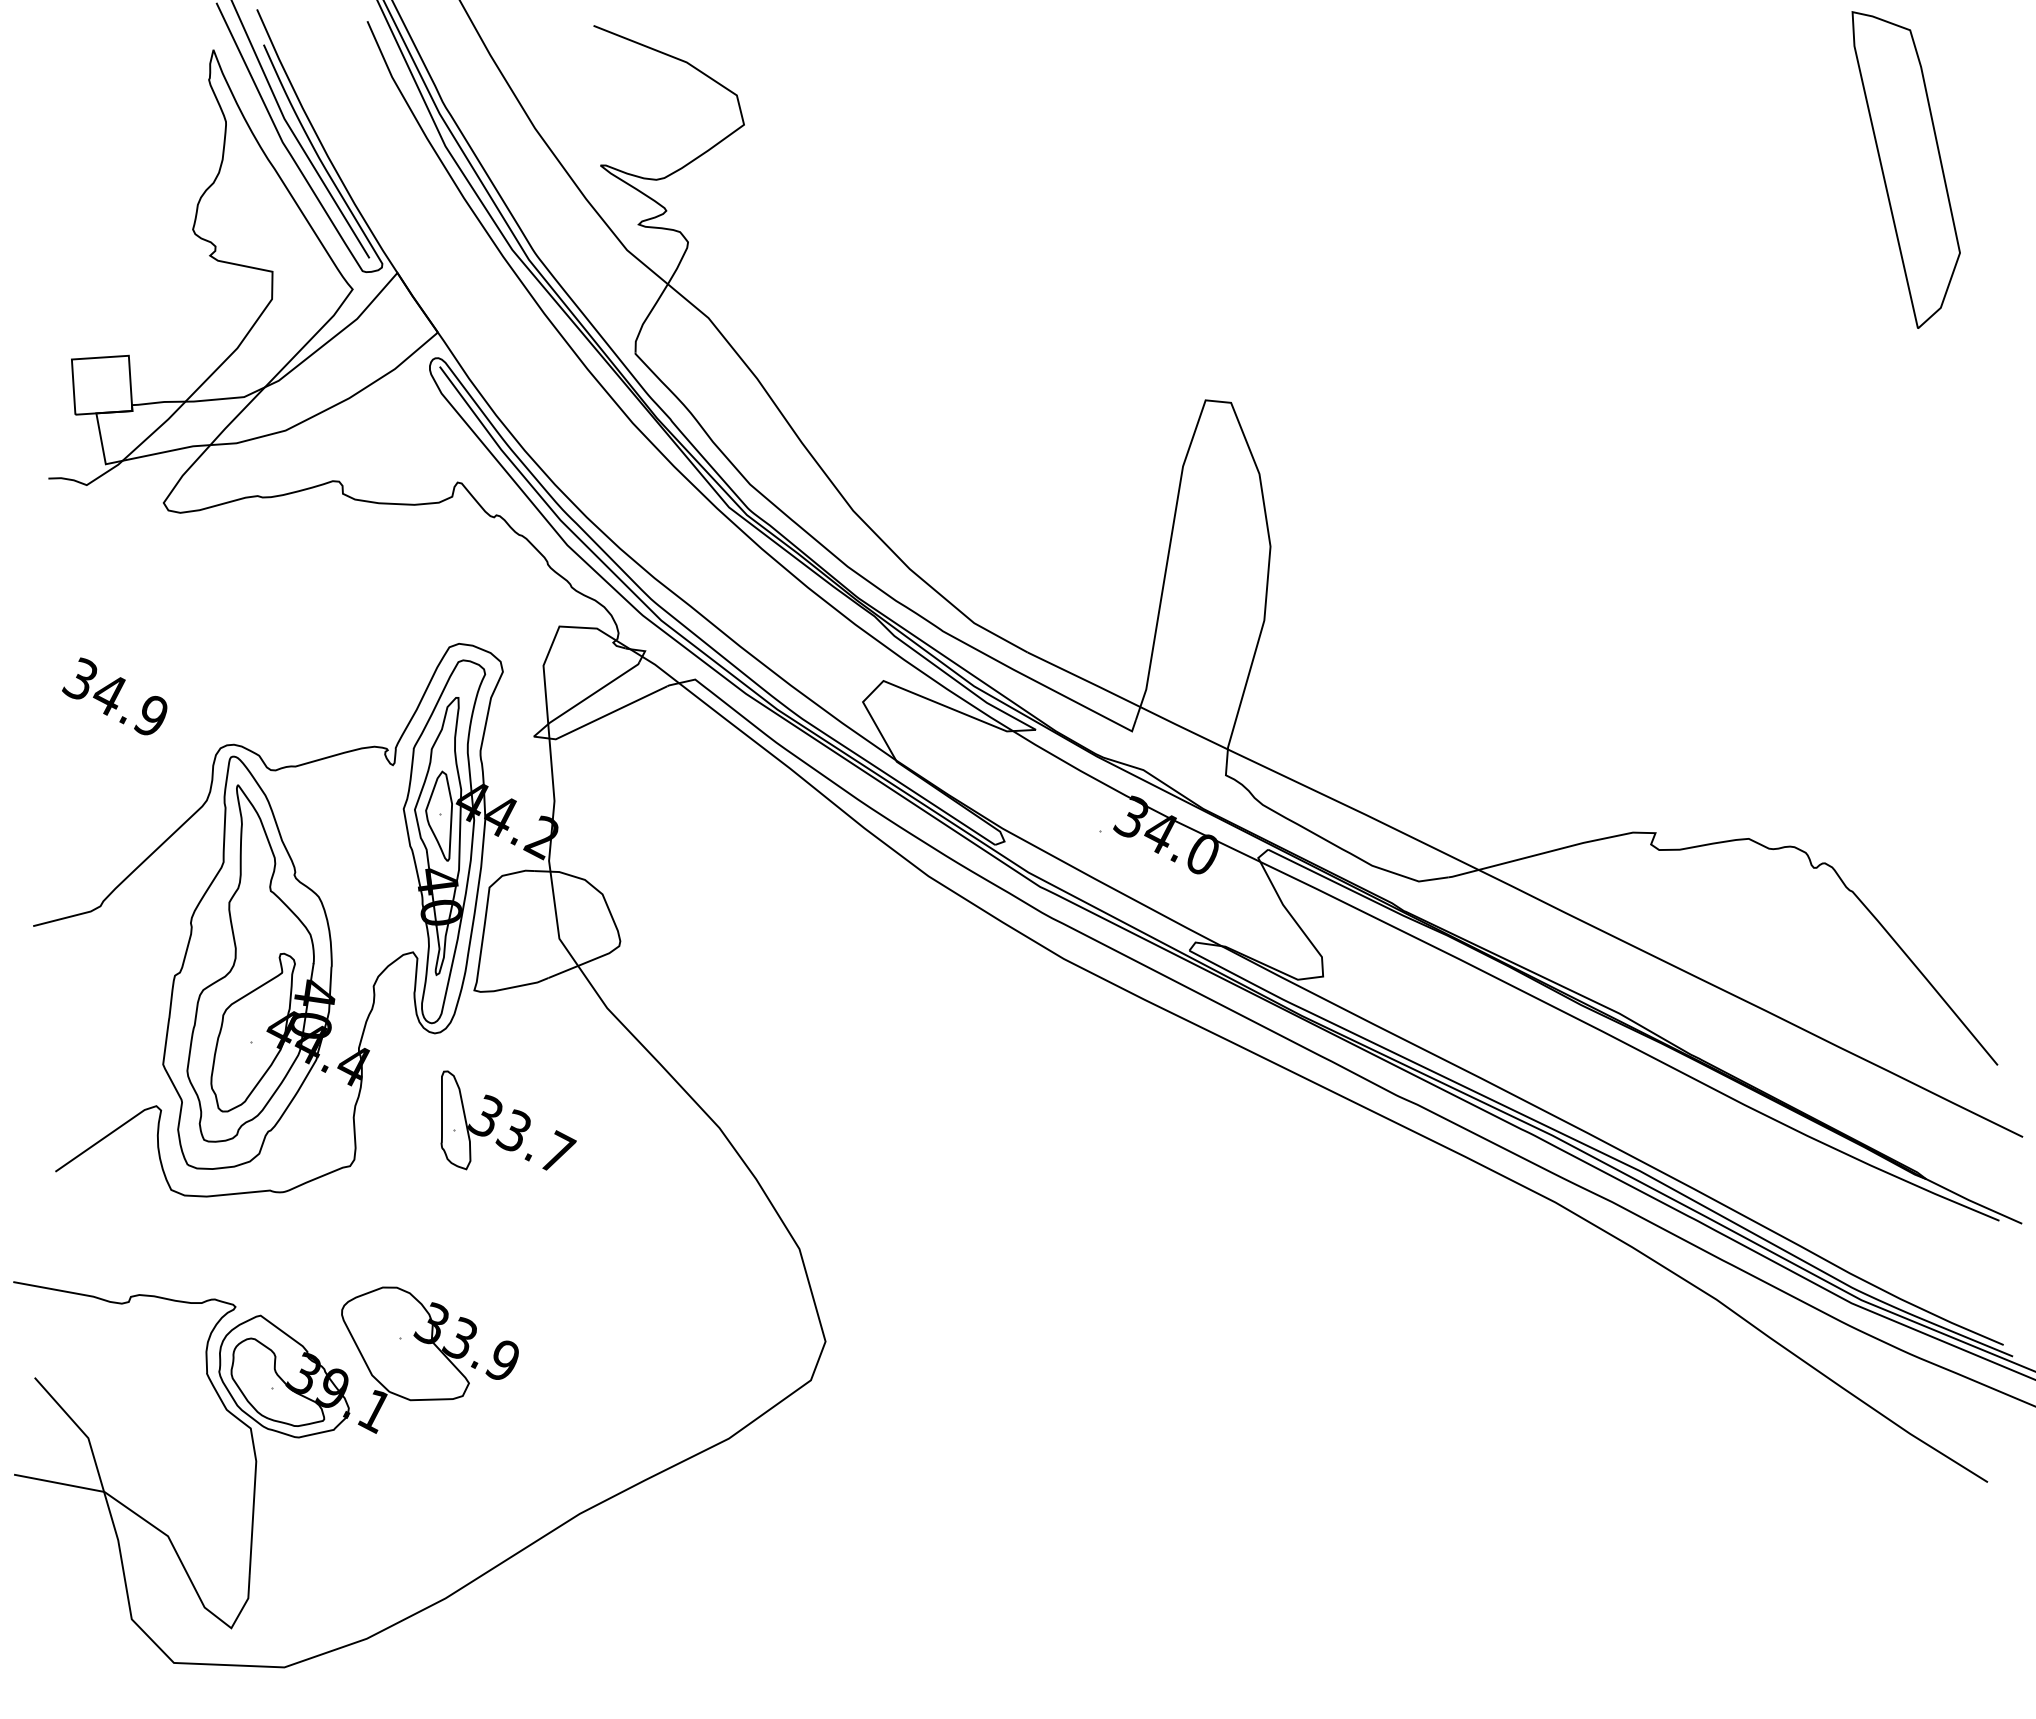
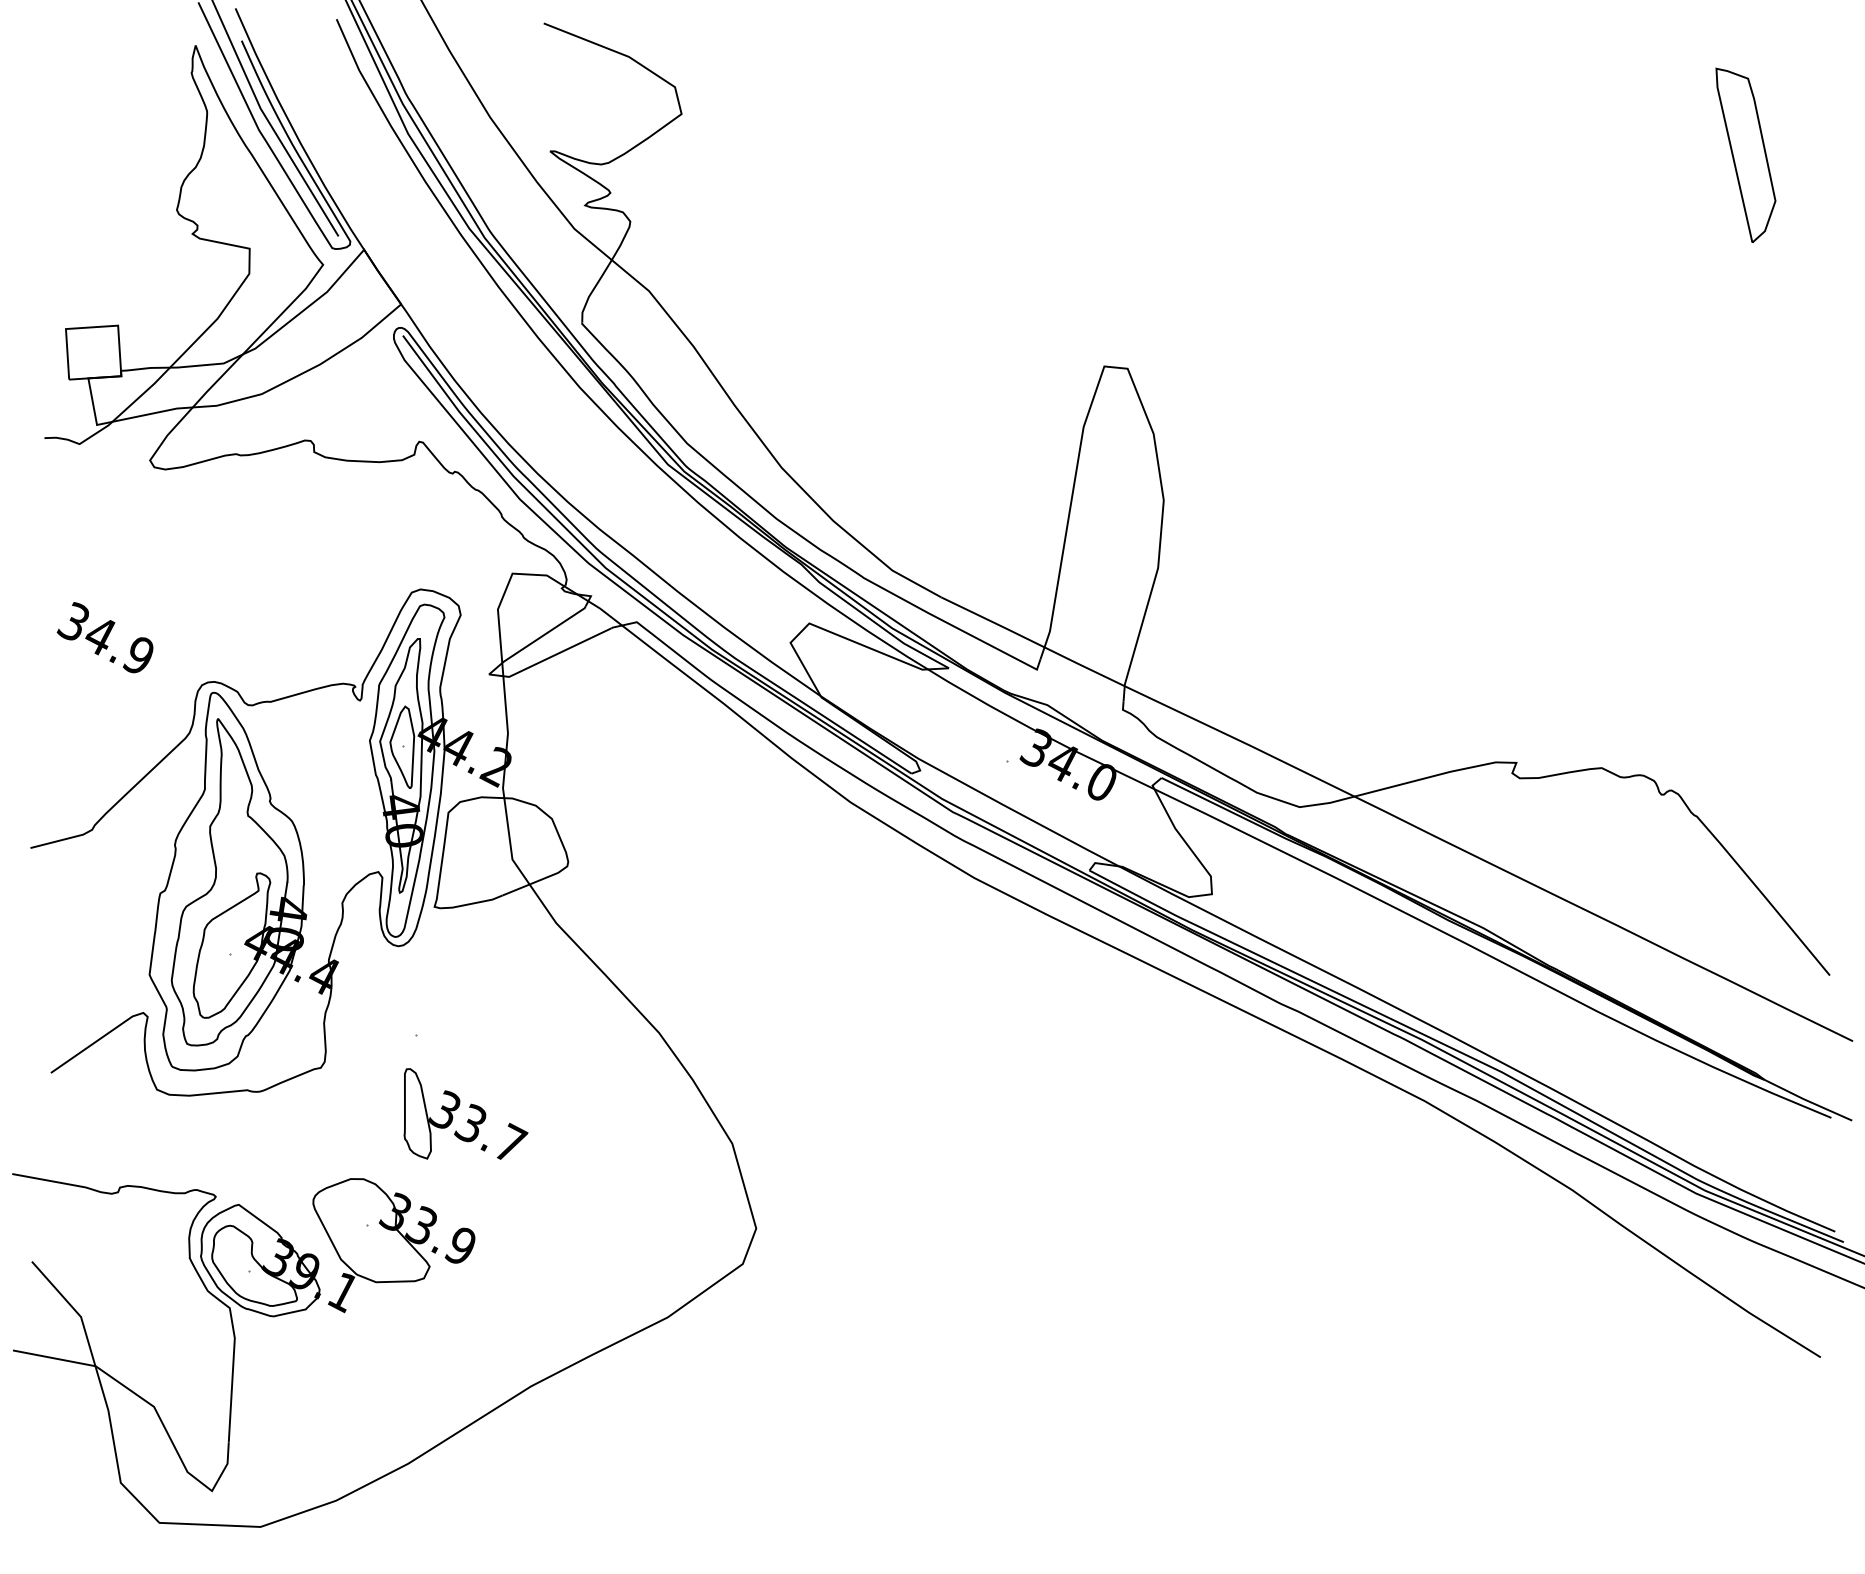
part: (1905, 169) -> (1745, 155), size x0.6
part: (508, 1120) -> (465, 1113), moved

